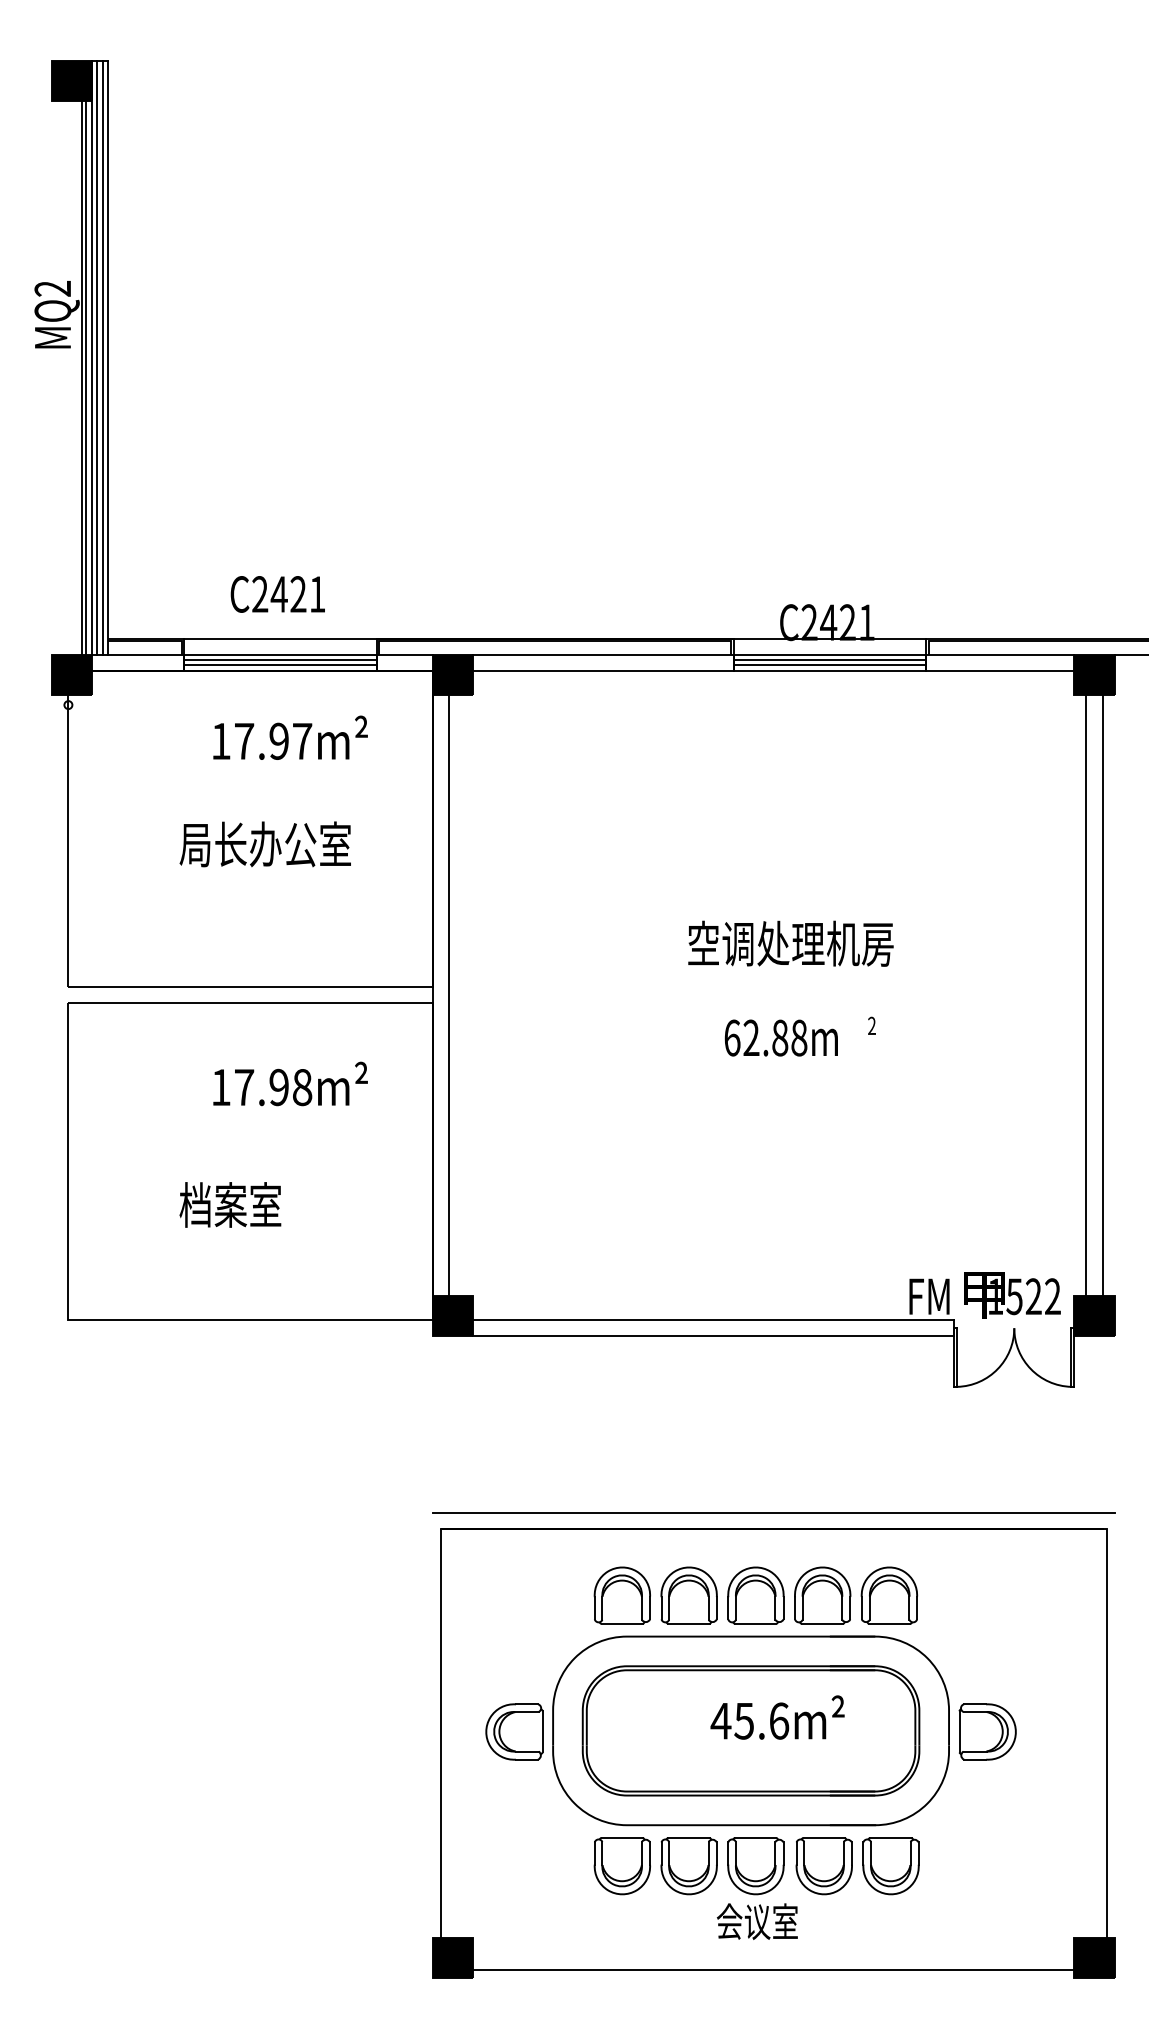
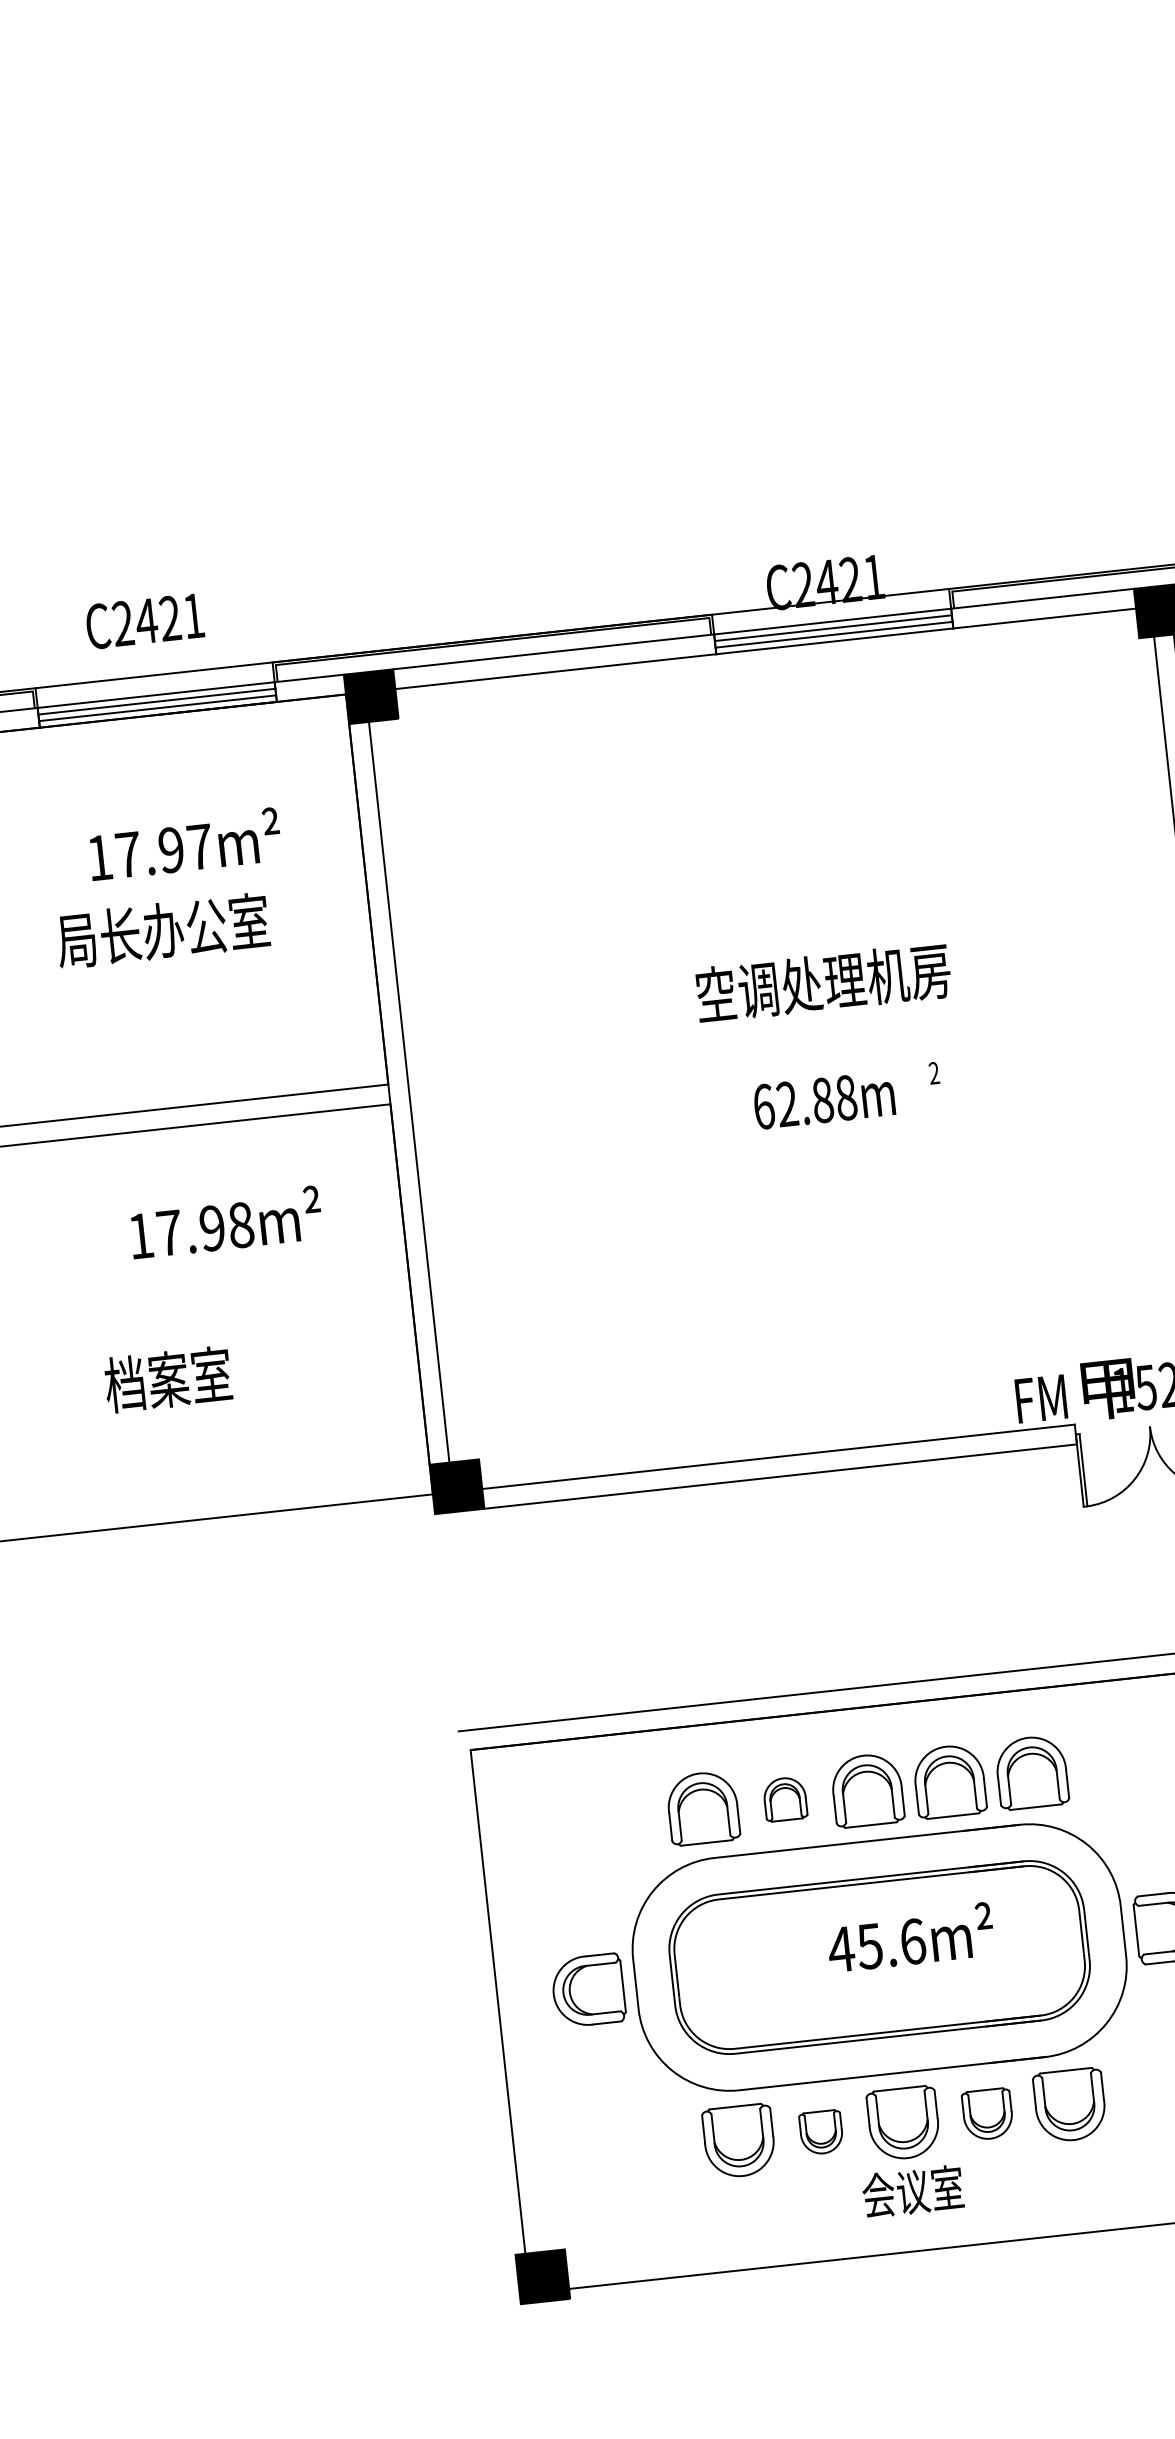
text: (290, 737) -> (184, 843), moved
part: (688, 1595) -> (784, 1799), size x0.6
part: (688, 1866) -> (820, 2132), size x0.6
part: (823, 1866) -> (986, 2114), size x0.7

